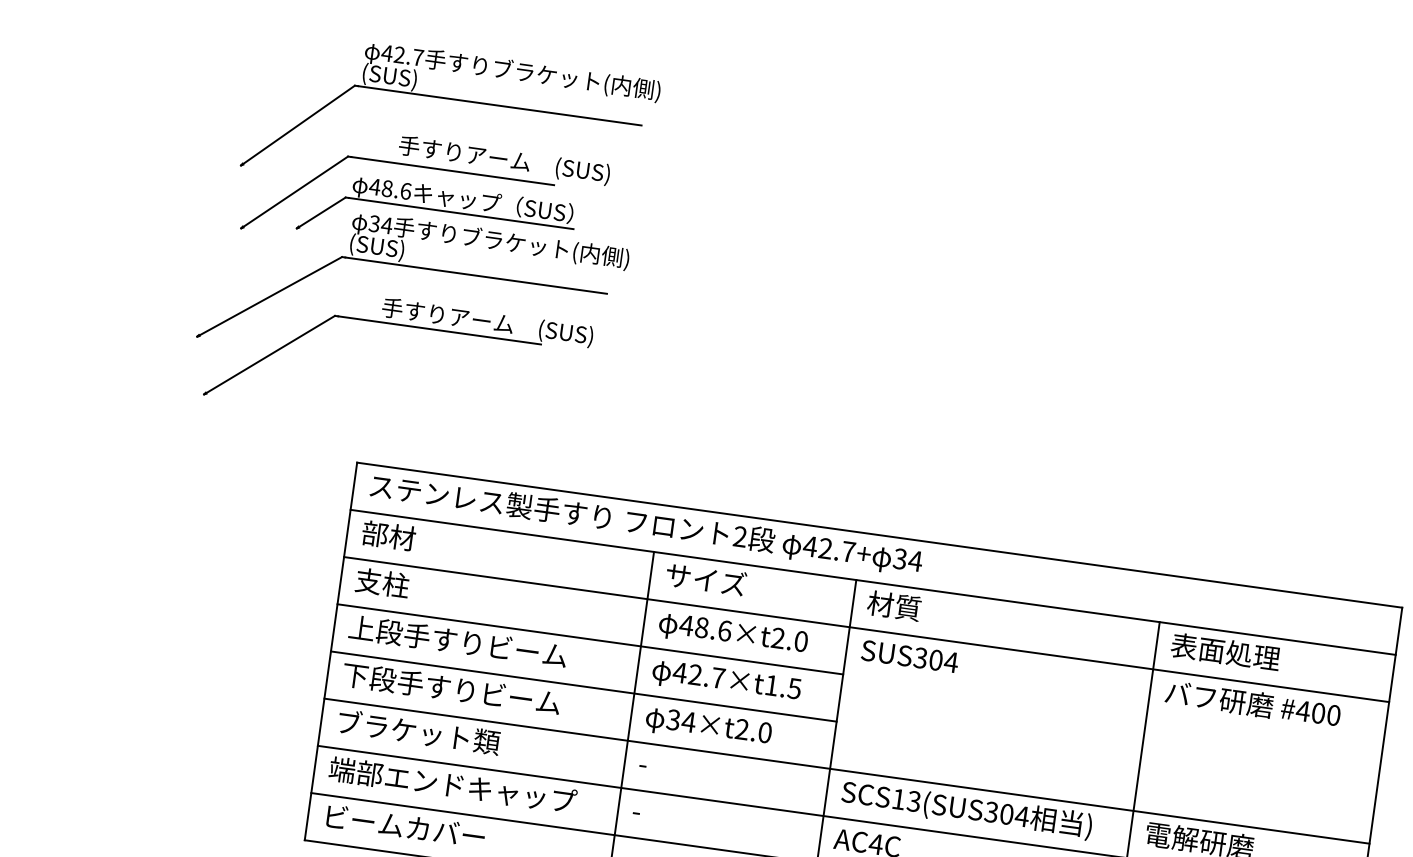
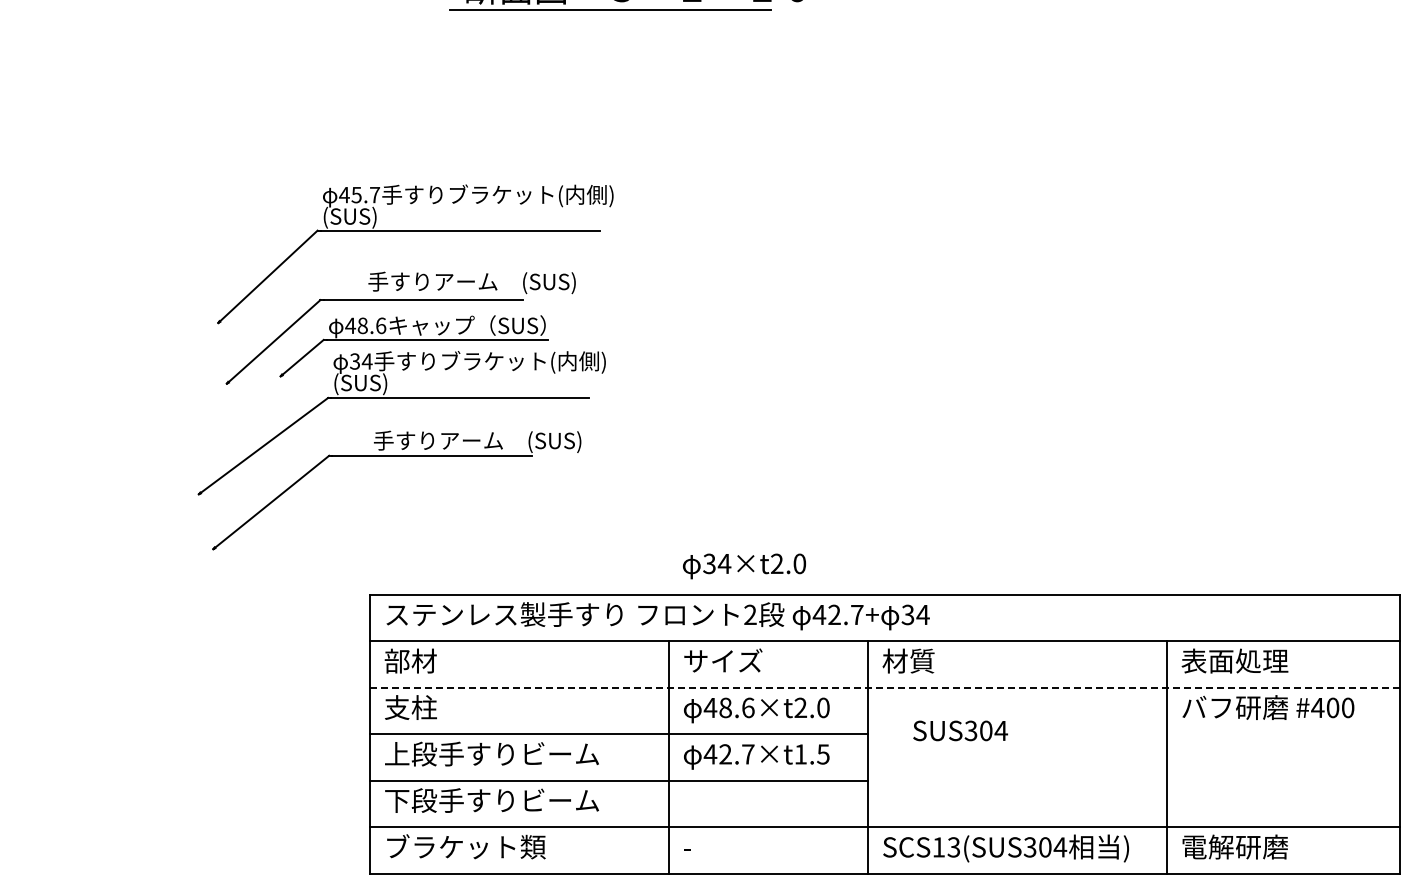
text: (399, 54) -> (356, 194), 42.7 -> 45.7
line: (867, 629) -> (885, 687), solid -> dashed
text: (909, 656) -> (960, 730), moved
text: (708, 727) -> (744, 566), moved

